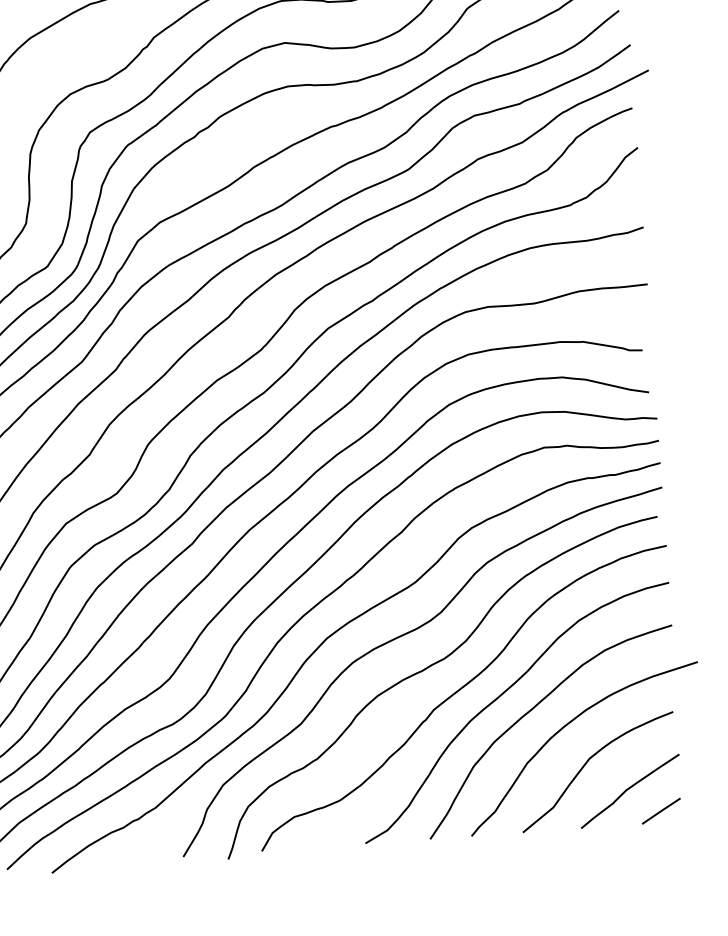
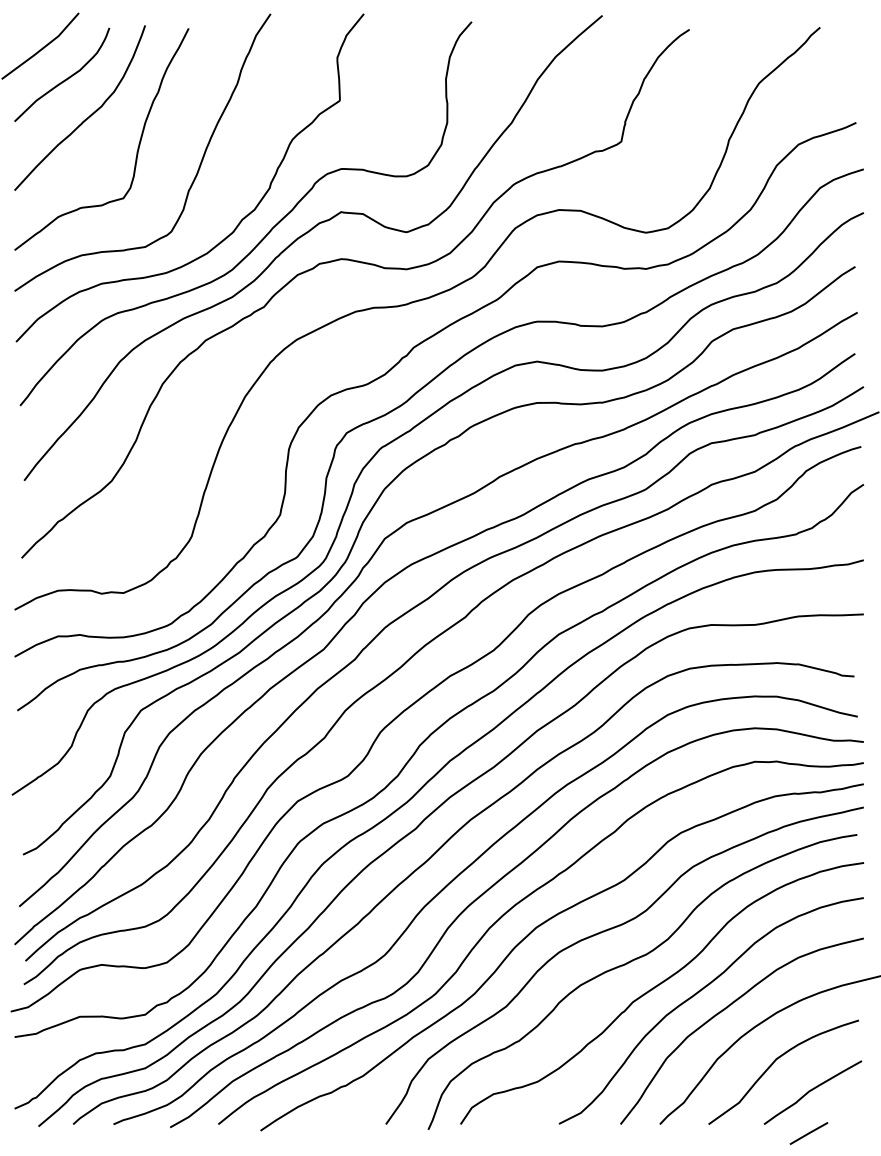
line: (660, 811) -> (808, 1133), moved

